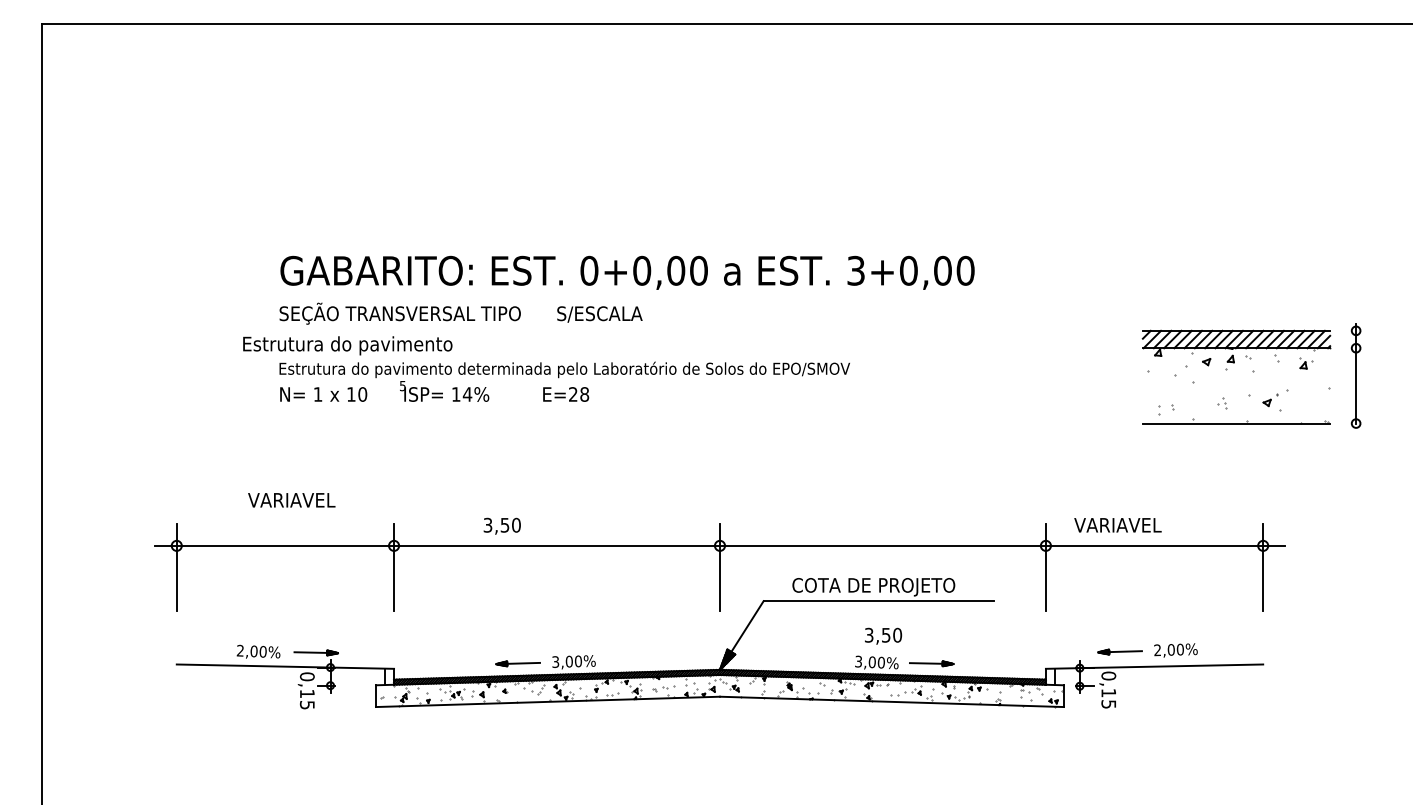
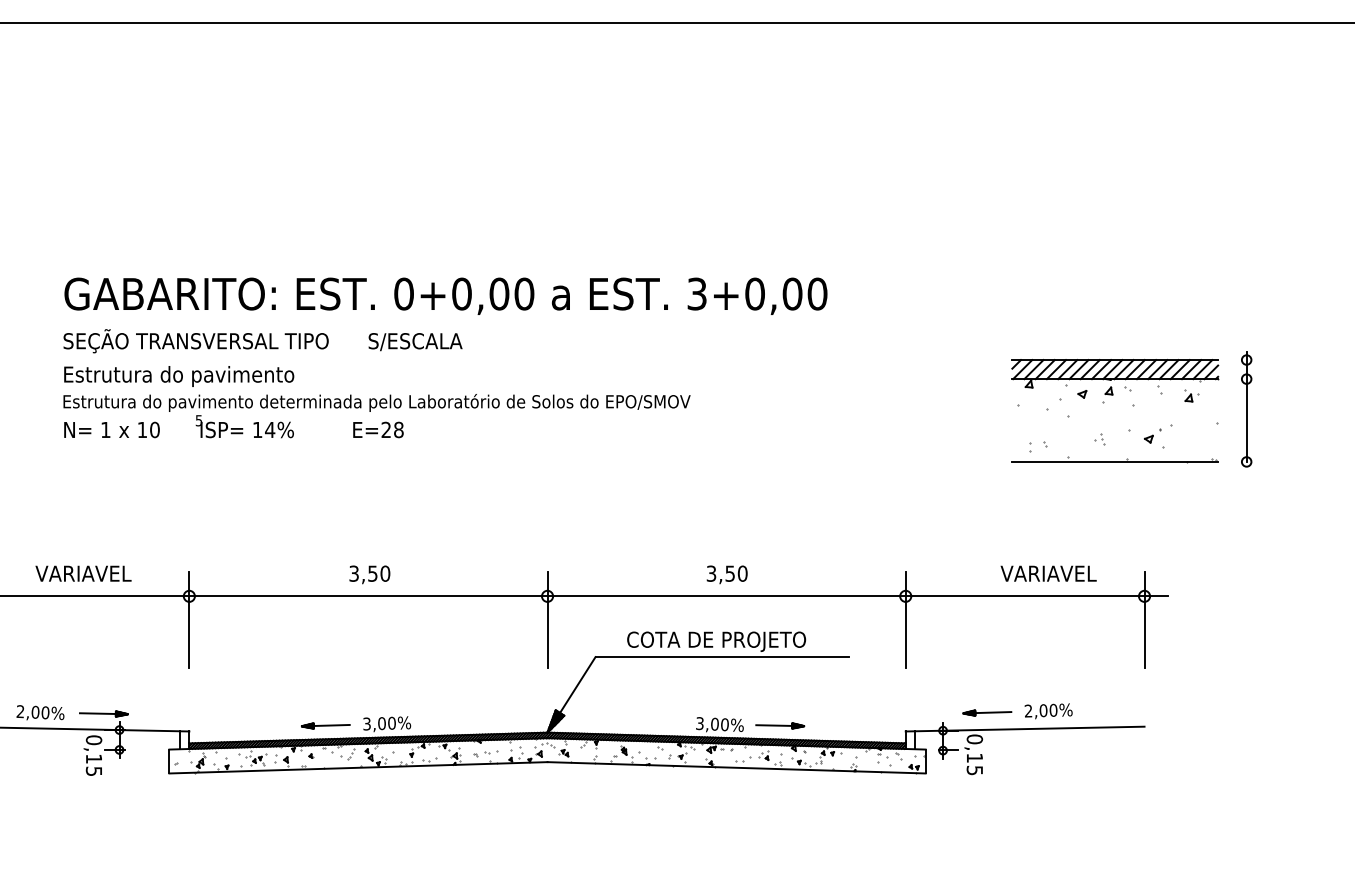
text: (347, 345) -> (178, 376), moved
text: (291, 500) -> (83, 573), moved
text: (501, 525) -> (368, 573), moved
text: (1117, 525) -> (1048, 573), moved
text: (883, 635) -> (727, 573), moved

